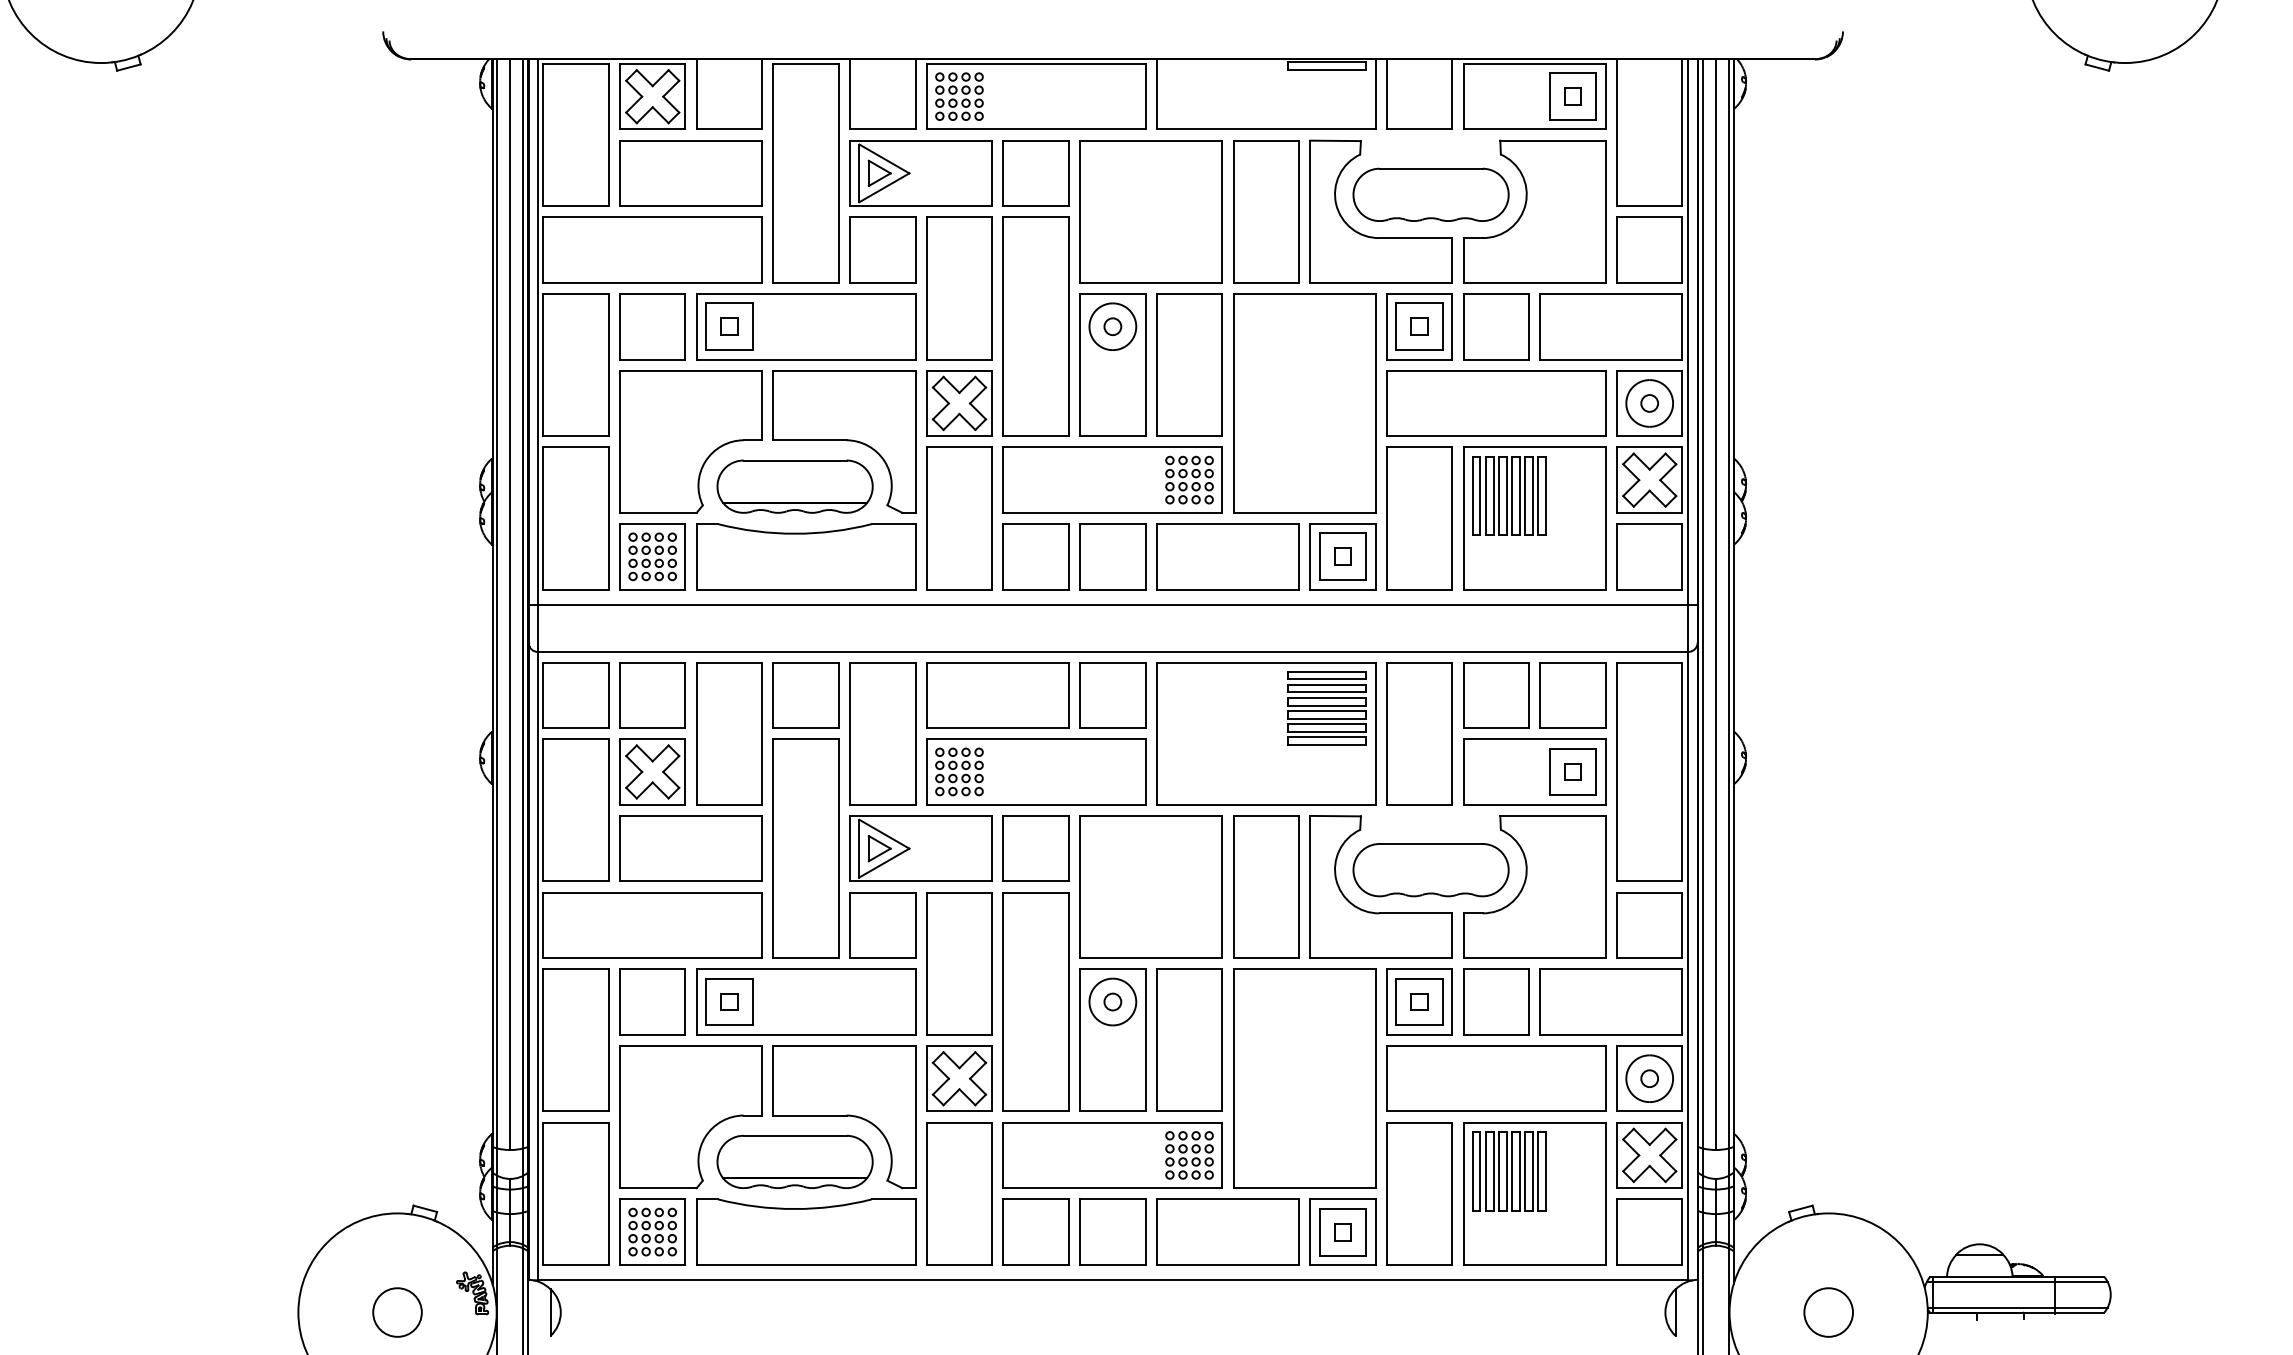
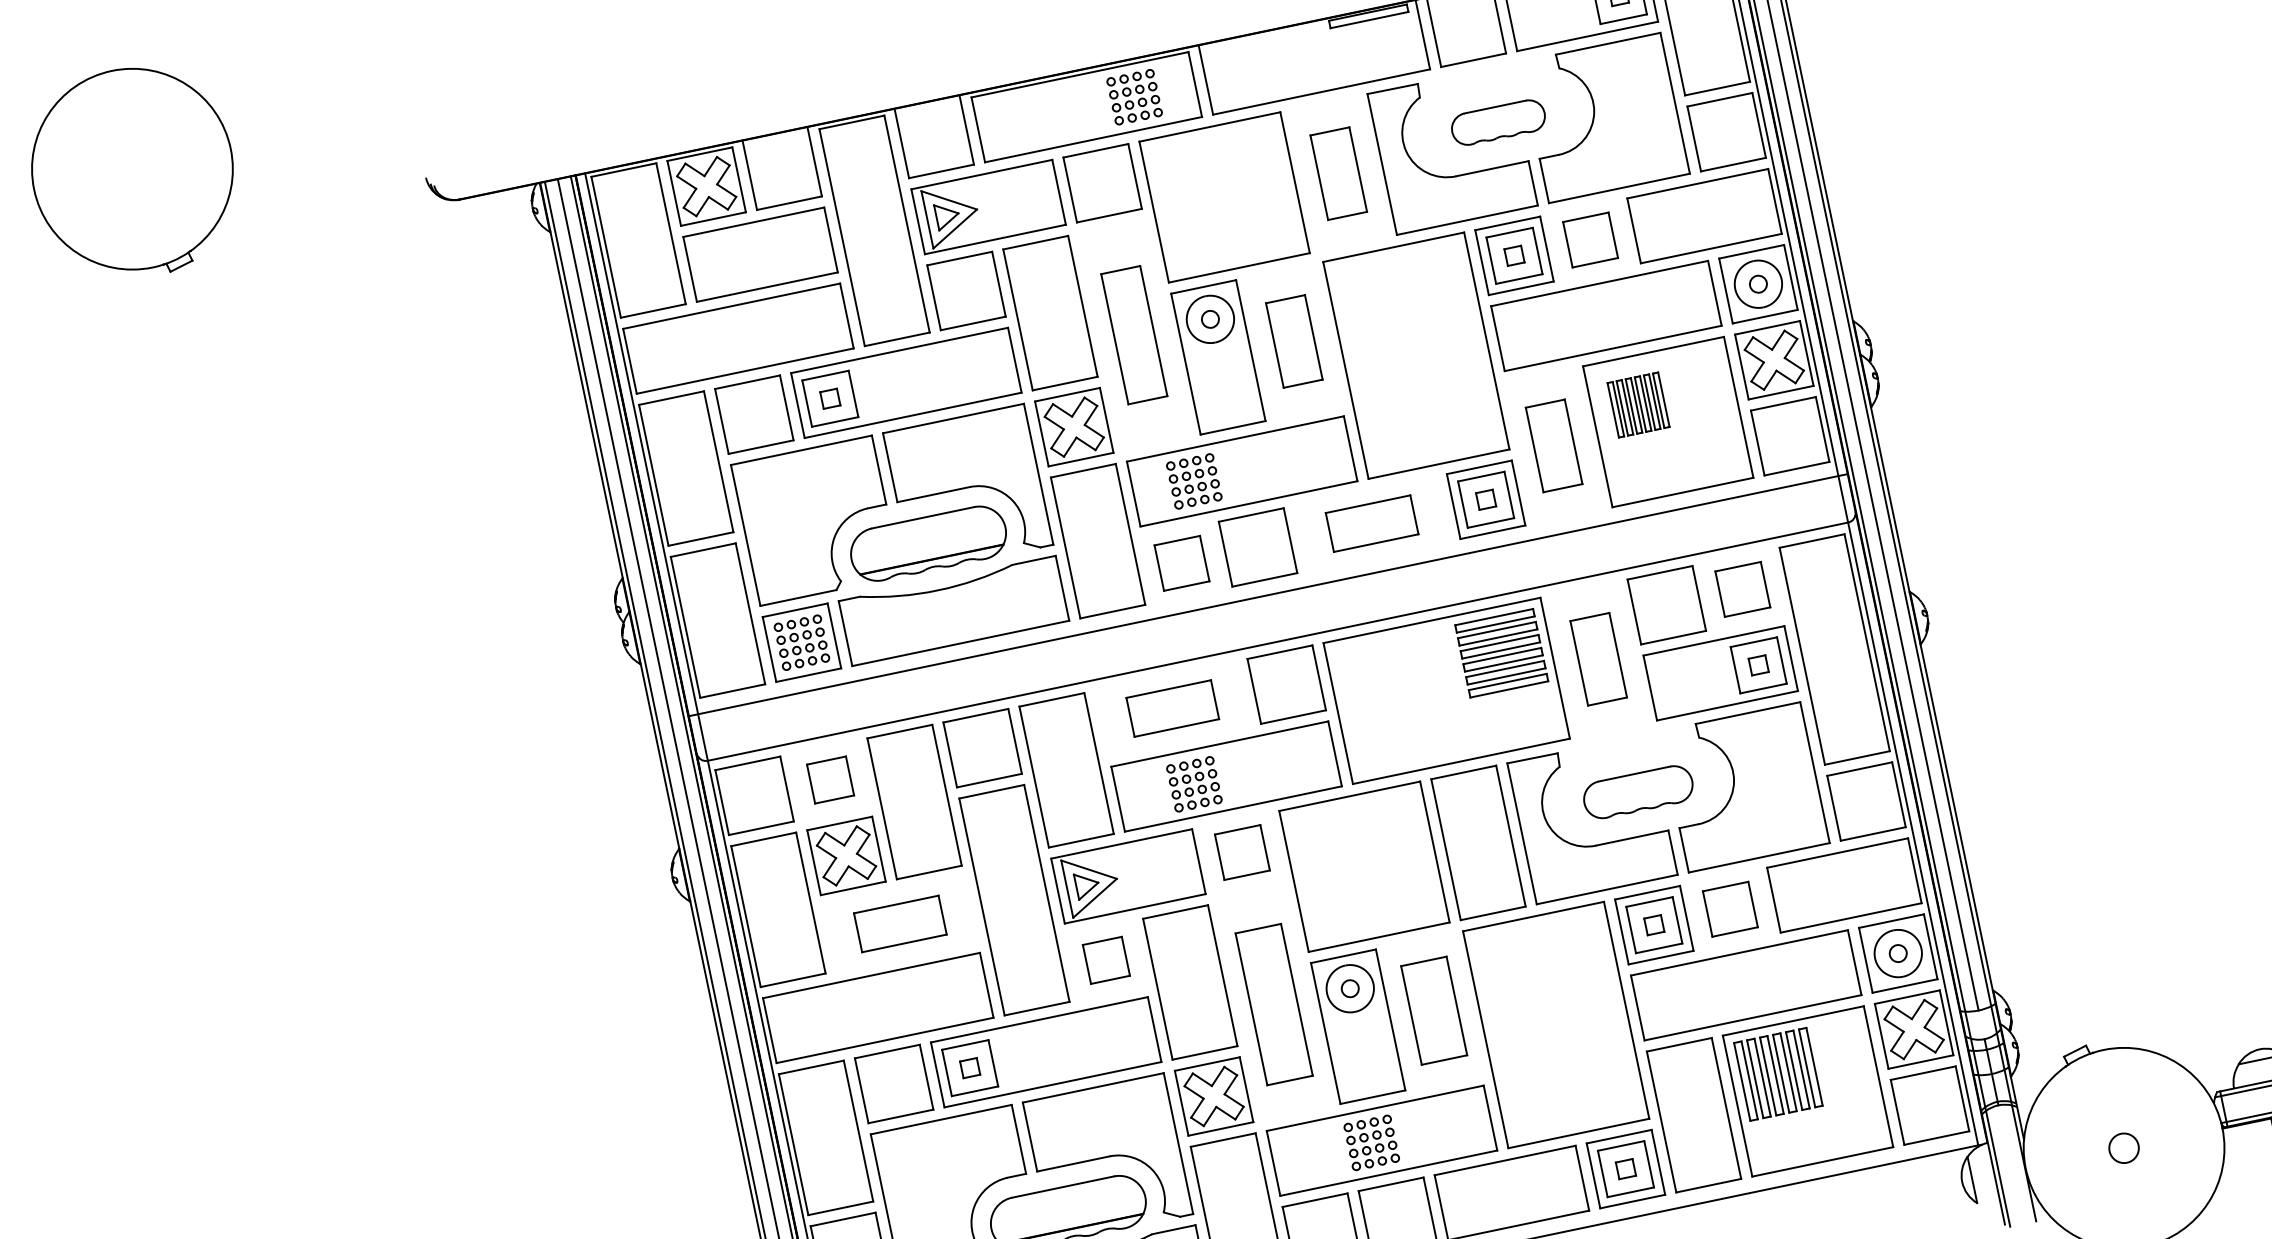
part: (959, 96) -> (1134, 97), moved
part: (1430, 194) -> (1497, 122), size x0.6
part: (1266, 211) -> (1338, 173), size x0.6
part: (1035, 326) -> (1133, 335), size x0.6
part: (1496, 326) -> (1590, 239), size x0.7
part: (1189, 364) -> (1294, 340), size x0.6
part: (1189, 479) -> (1194, 480), moved
part: (1509, 495) -> (1638, 404), size x0.7
part: (1419, 518) -> (1554, 445), size x0.6
part: (1035, 556) -> (1181, 563), size x0.7
part: (1227, 556) -> (1371, 523), size x0.6
part: (652, 695) -> (830, 780), size x0.6
part: (997, 695) -> (1172, 708), size x0.6
part: (1572, 695) -> (1742, 589), size x0.7
part: (1419, 733) -> (1598, 659), size x0.6
part: (959, 771) -> (1194, 783), moved
part: (690, 848) -> (899, 923), size x0.6
part: (1035, 848) -> (1241, 852), size x0.7
part: (1430, 870) -> (1637, 792), size x0.7
part: (882, 925) -> (1106, 960), size x0.6
part: (1035, 1001) -> (1273, 1004), size x0.7
part: (1496, 1001) -> (1730, 908), size x0.7
part: (1189, 1039) -> (1433, 1009), size x0.7
part: (1189, 1155) -> (1371, 1142), moved
circle: (1828, 1312) -> (2123, 1148), size x0.6

